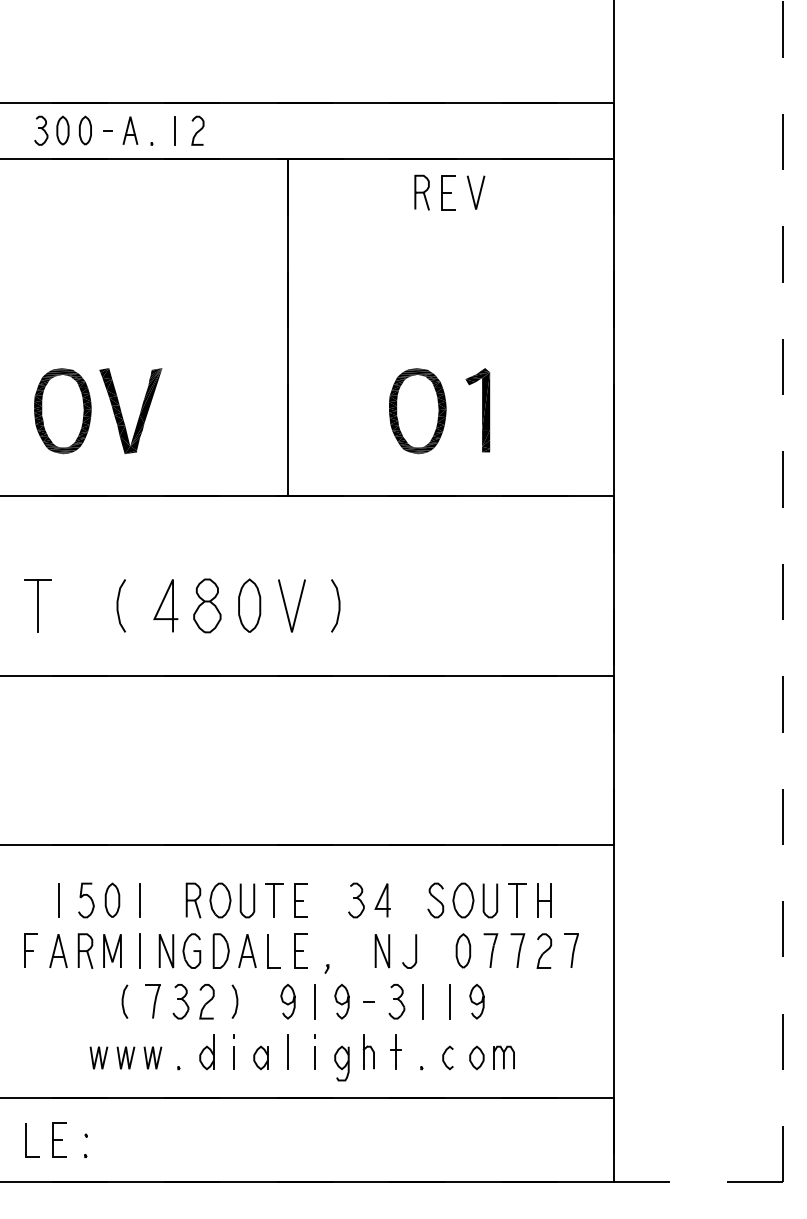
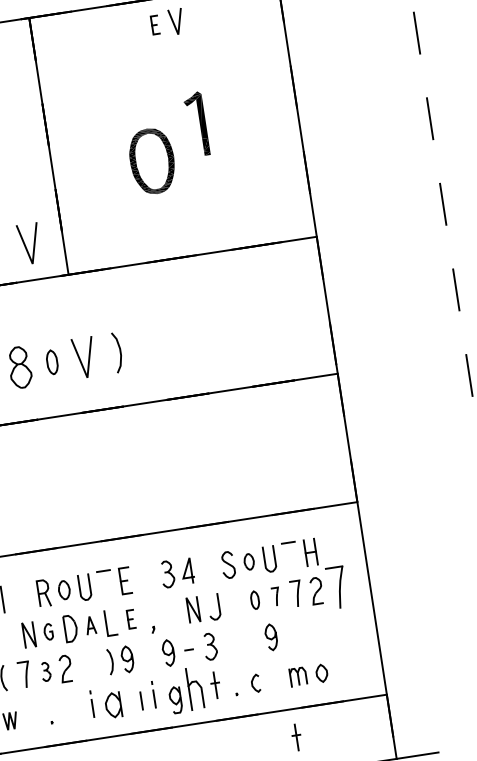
part: (421, 192) -> (134, 28), removed
part: (448, 192) -> (155, 24), size x0.7
part: (477, 410) -> (196, 124), moved
part: (417, 411) -> (152, 161), moved
line: (238, 448) -> (25, 244), added
part: (249, 605) -> (52, 362), size x0.6
part: (220, 900) -> (64, 590), size x0.7
line: (274, 900) -> (105, 583), removed
part: (463, 900) -> (249, 561), size x0.6
line: (517, 900) -> (290, 555), removed
line: (139, 950) -> (8, 637), removed
part: (191, 950) -> (48, 631), size x0.6
part: (247, 950) -> (90, 625), size x0.7
part: (300, 950) -> (131, 618), size x0.7
part: (463, 950) -> (255, 599), size x0.7
part: (490, 950) -> (275, 596), size x0.7
part: (571, 950) -> (337, 587), size x1.6
part: (180, 1001) -> (45, 671), size x0.7
curve: (236, 1001) -> (111, 661), moved
line: (314, 1001) -> (147, 656), removed
line: (422, 1001) -> (229, 643), removed
line: (449, 1001) -> (250, 640), removed
part: (368, 1051) -> (194, 687), size x1.6
part: (206, 1052) -> (71, 707), removed
line: (287, 1052) -> (133, 698), removed
line: (151, 1057) -> (30, 717), removed
part: (260, 1057) -> (113, 704), size x1.4
line: (297, 1057) -> (141, 700), added
part: (476, 1057) -> (321, 673), moved
part: (489, 1134) -> (296, 736), added

